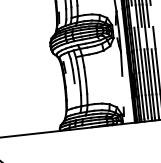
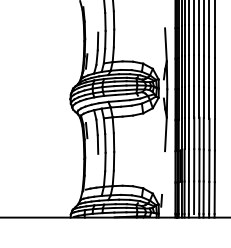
line: (151, 15) -> (214, 72), added
line: (132, 16) -> (188, 70), added
line: (143, 37) -> (199, 101), added
line: (150, 37) -> (209, 102), added

